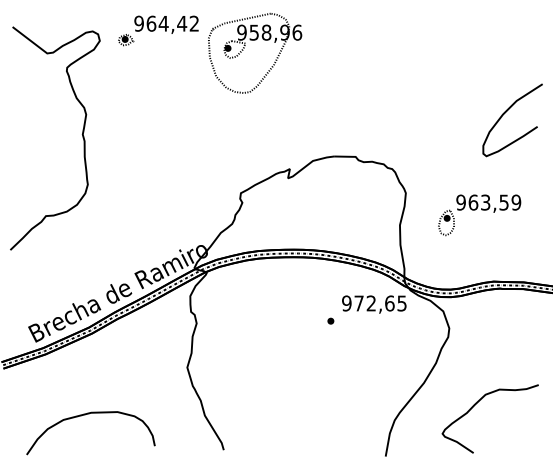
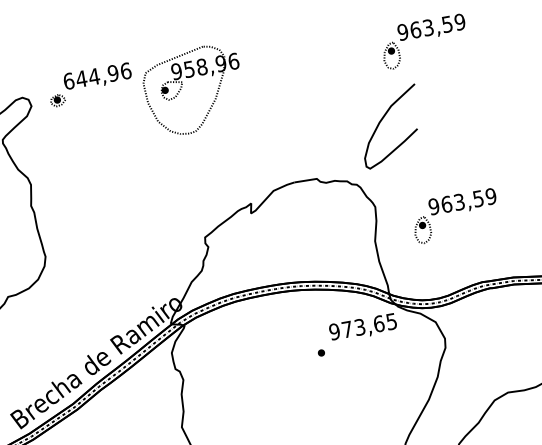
text: (166, 23) -> (97, 75), 964,42 -> 644,96
part: (479, 46) -> (424, 42), added
curve: (505, 113) -> (381, 121), moved
text: (370, 303) -> (359, 327), 972,65 -> 973,65

